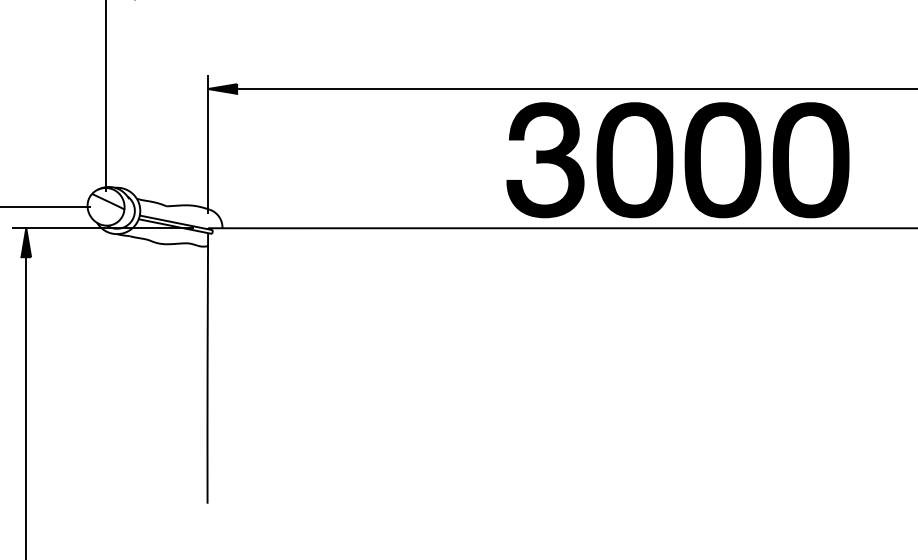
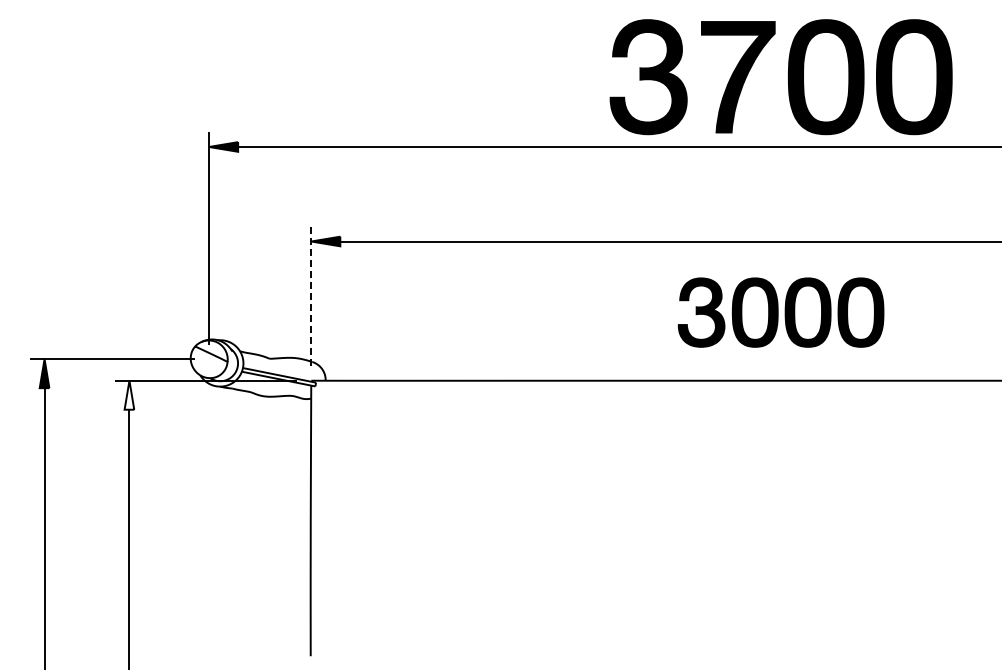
line: (208, 144) -> (311, 296), solid -> dashed
part: (677, 160) -> (780, 312), size x0.6
fill: (26, 242) -> (129, 394), removed

